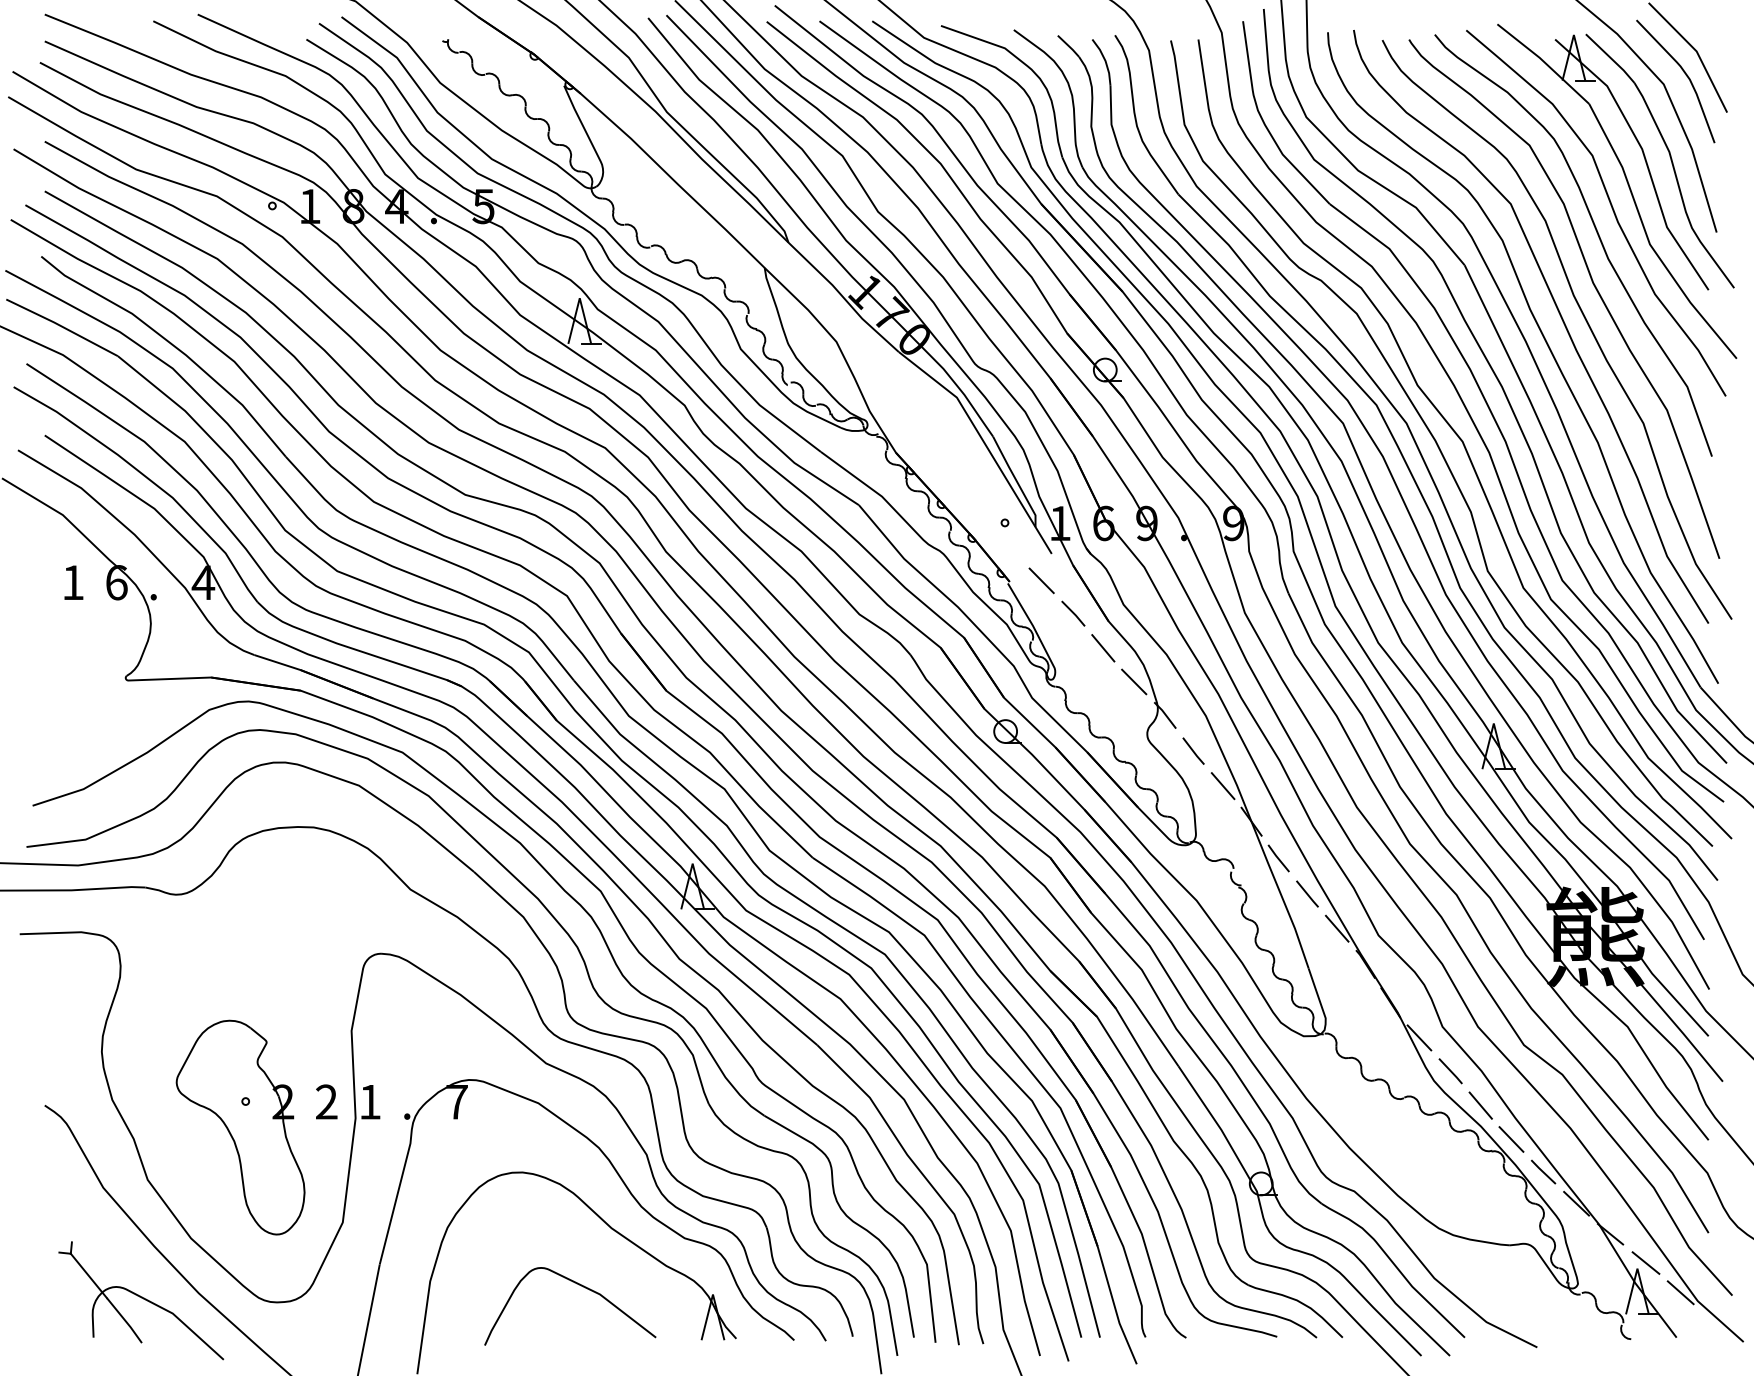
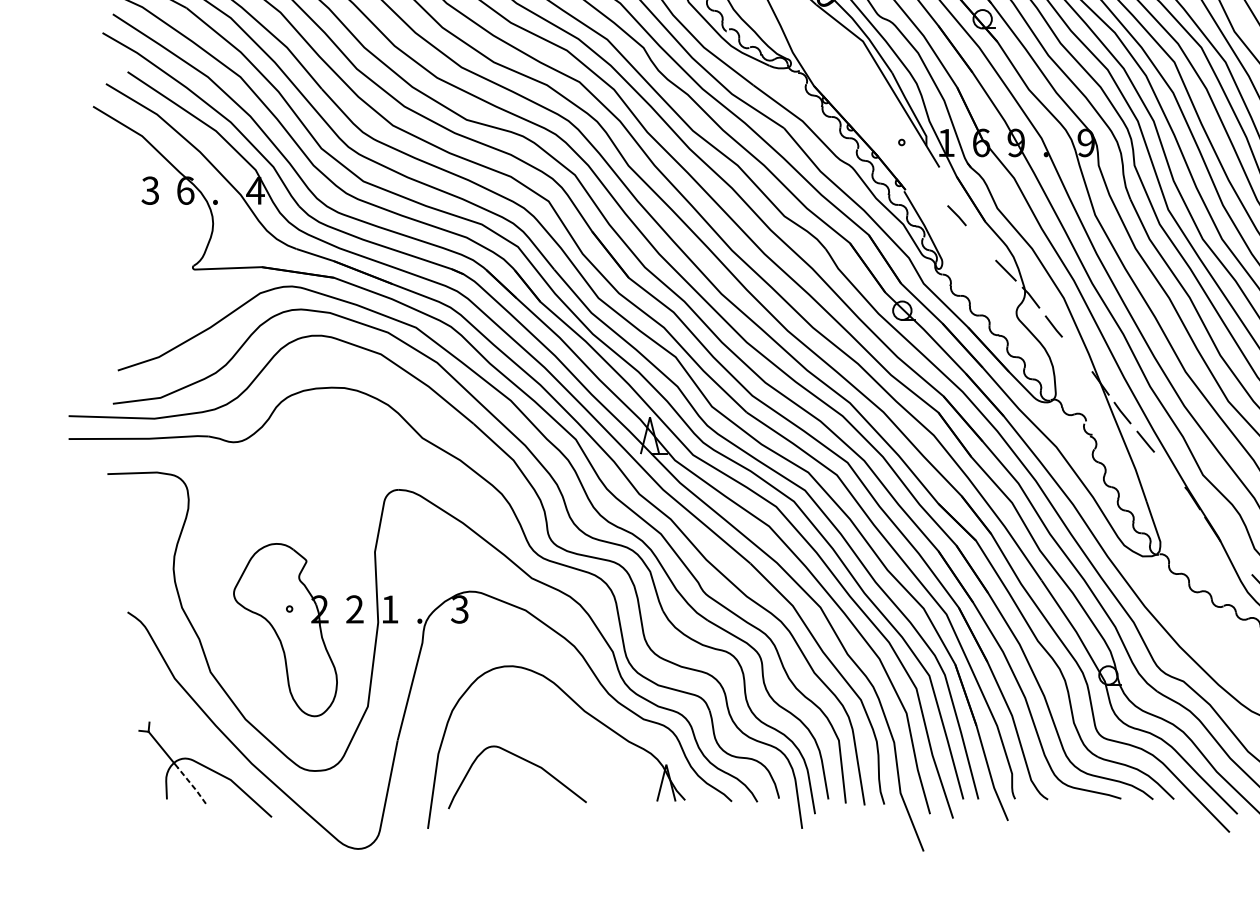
line: (1041, 580) -> (931, 188), removed
text: (72, 582) -> (149, 190), 1 -> 3
line: (1103, 648) -> (981, 243), removed
line: (1222, 786) -> (1077, 355), removed
line: (1336, 928) -> (1169, 469), removed
line: (1419, 1037) -> (1236, 557), removed
text: (456, 1101) -> (459, 609), 7 -> 3
curve: (576, 1284) -> (522, 759), moved
line: (125, 1320) -> (192, 785), solid -> dashed

